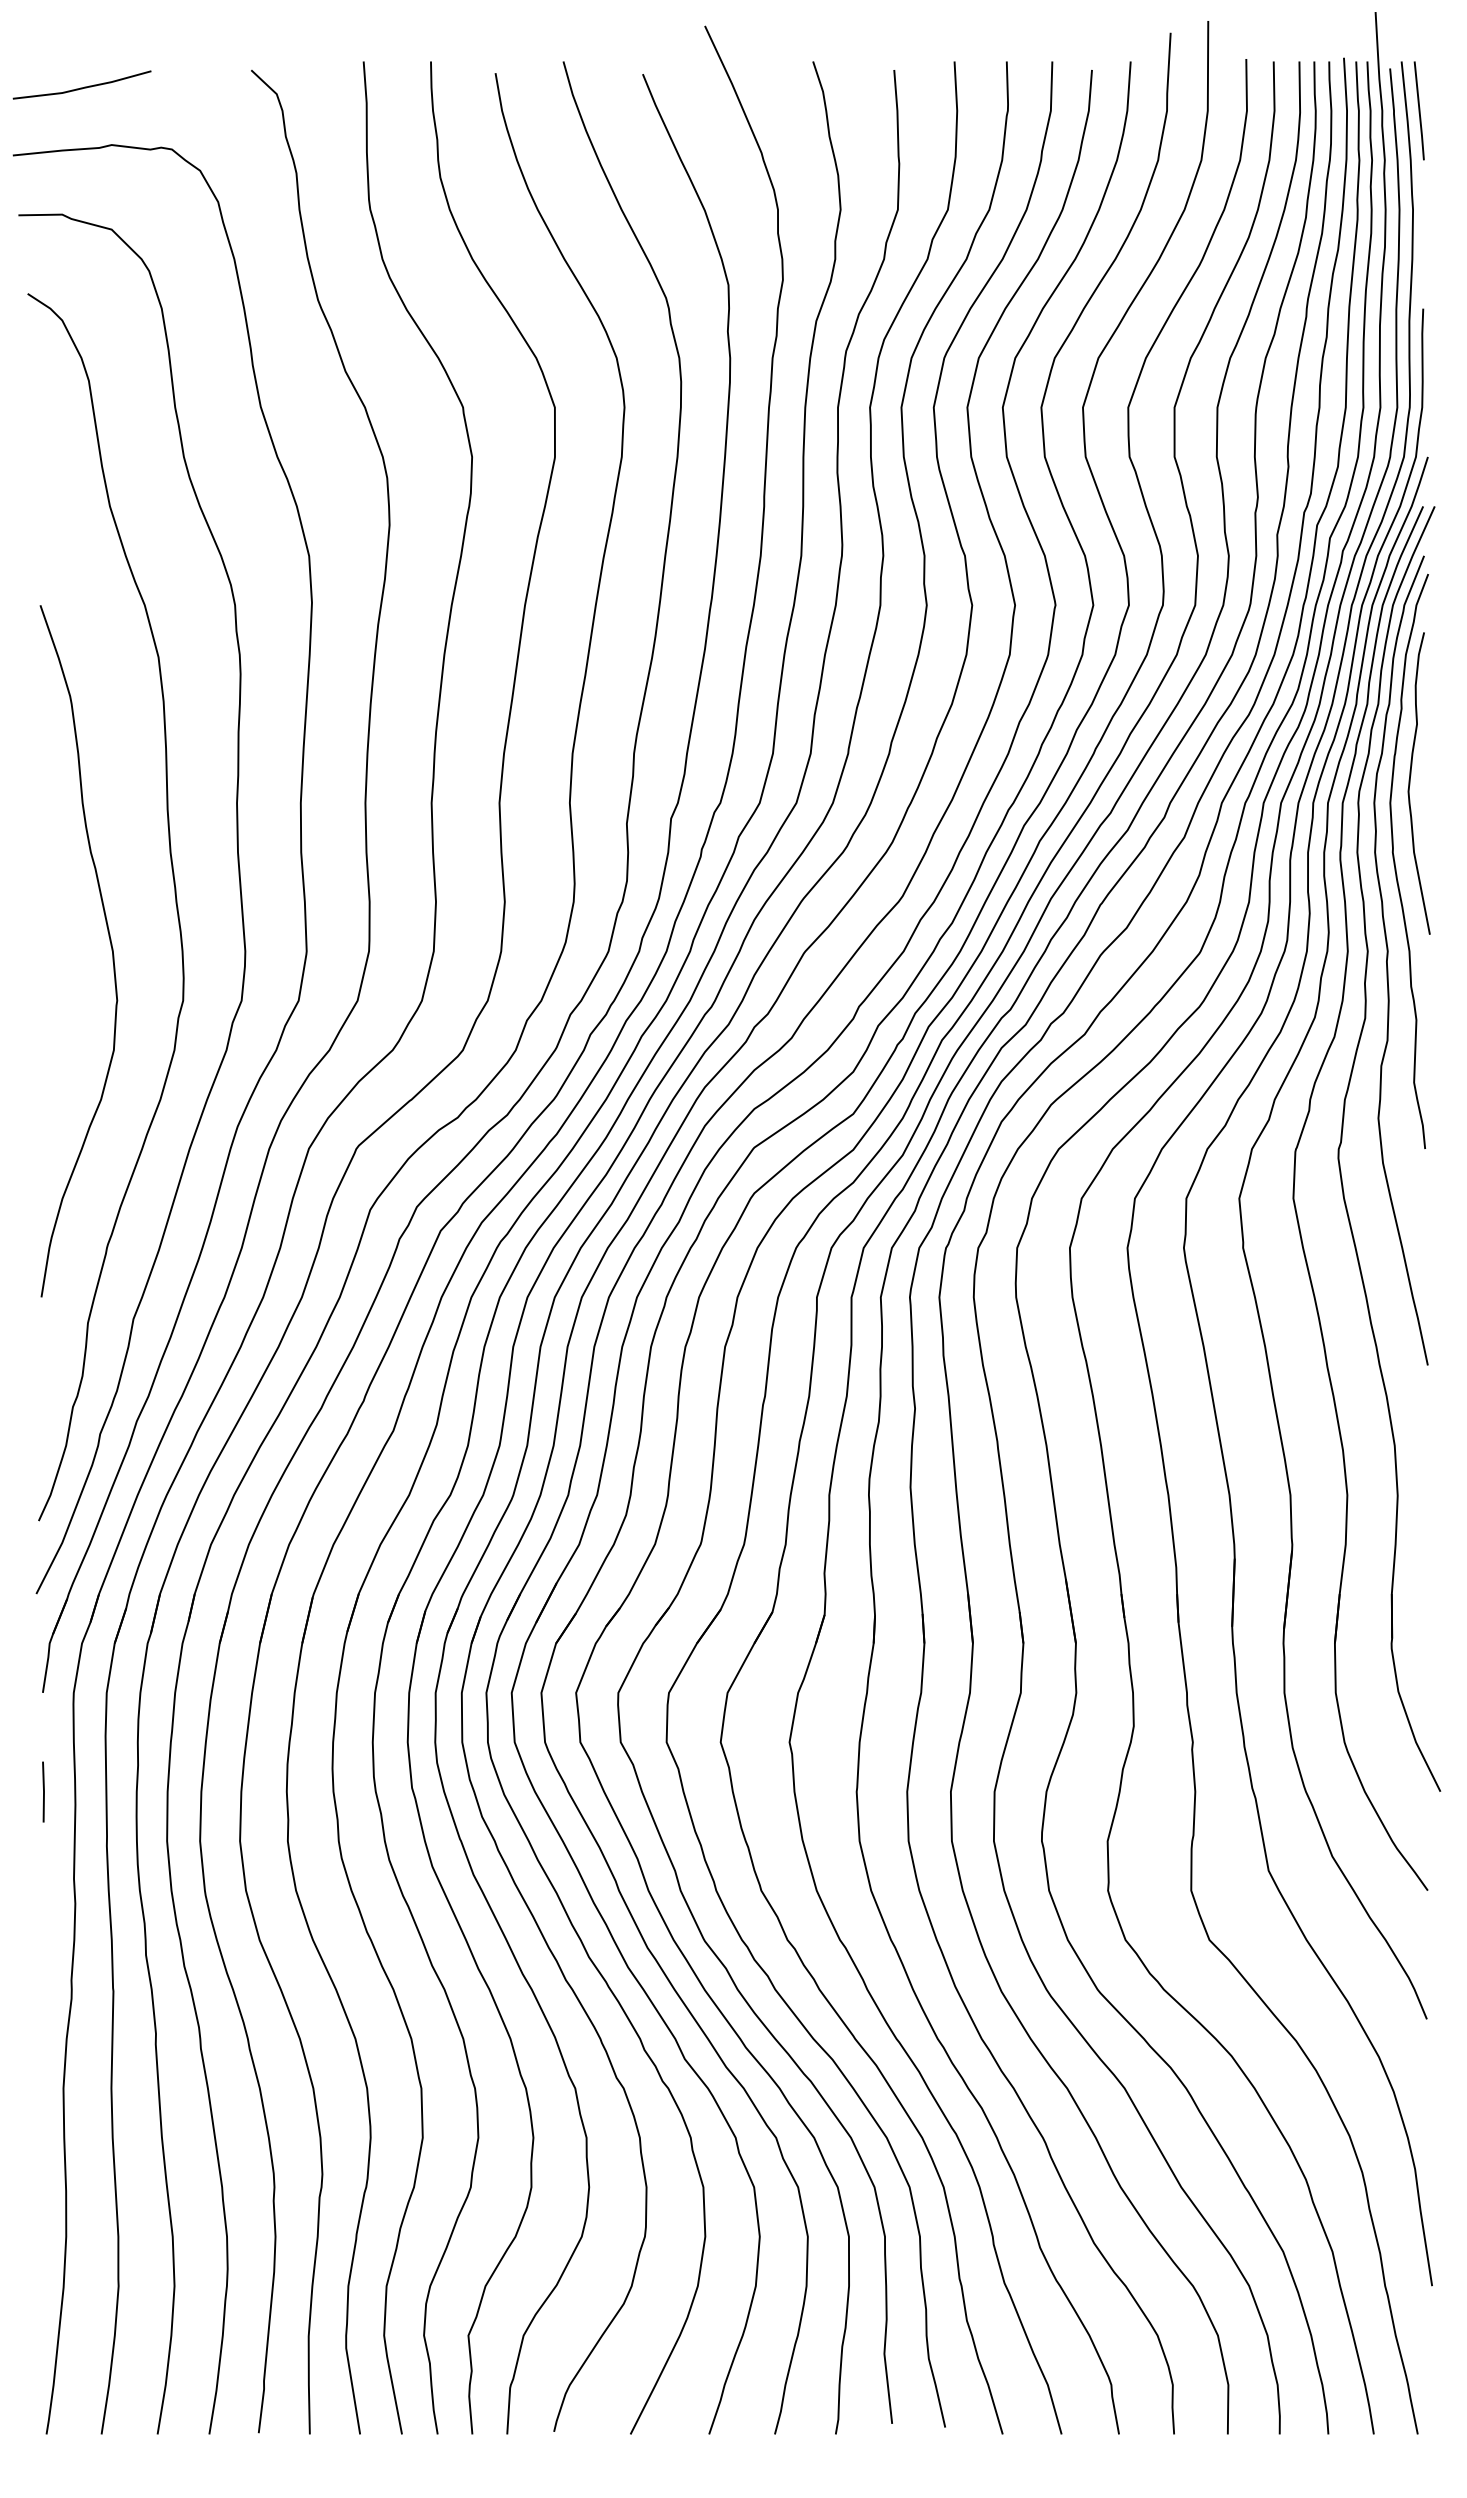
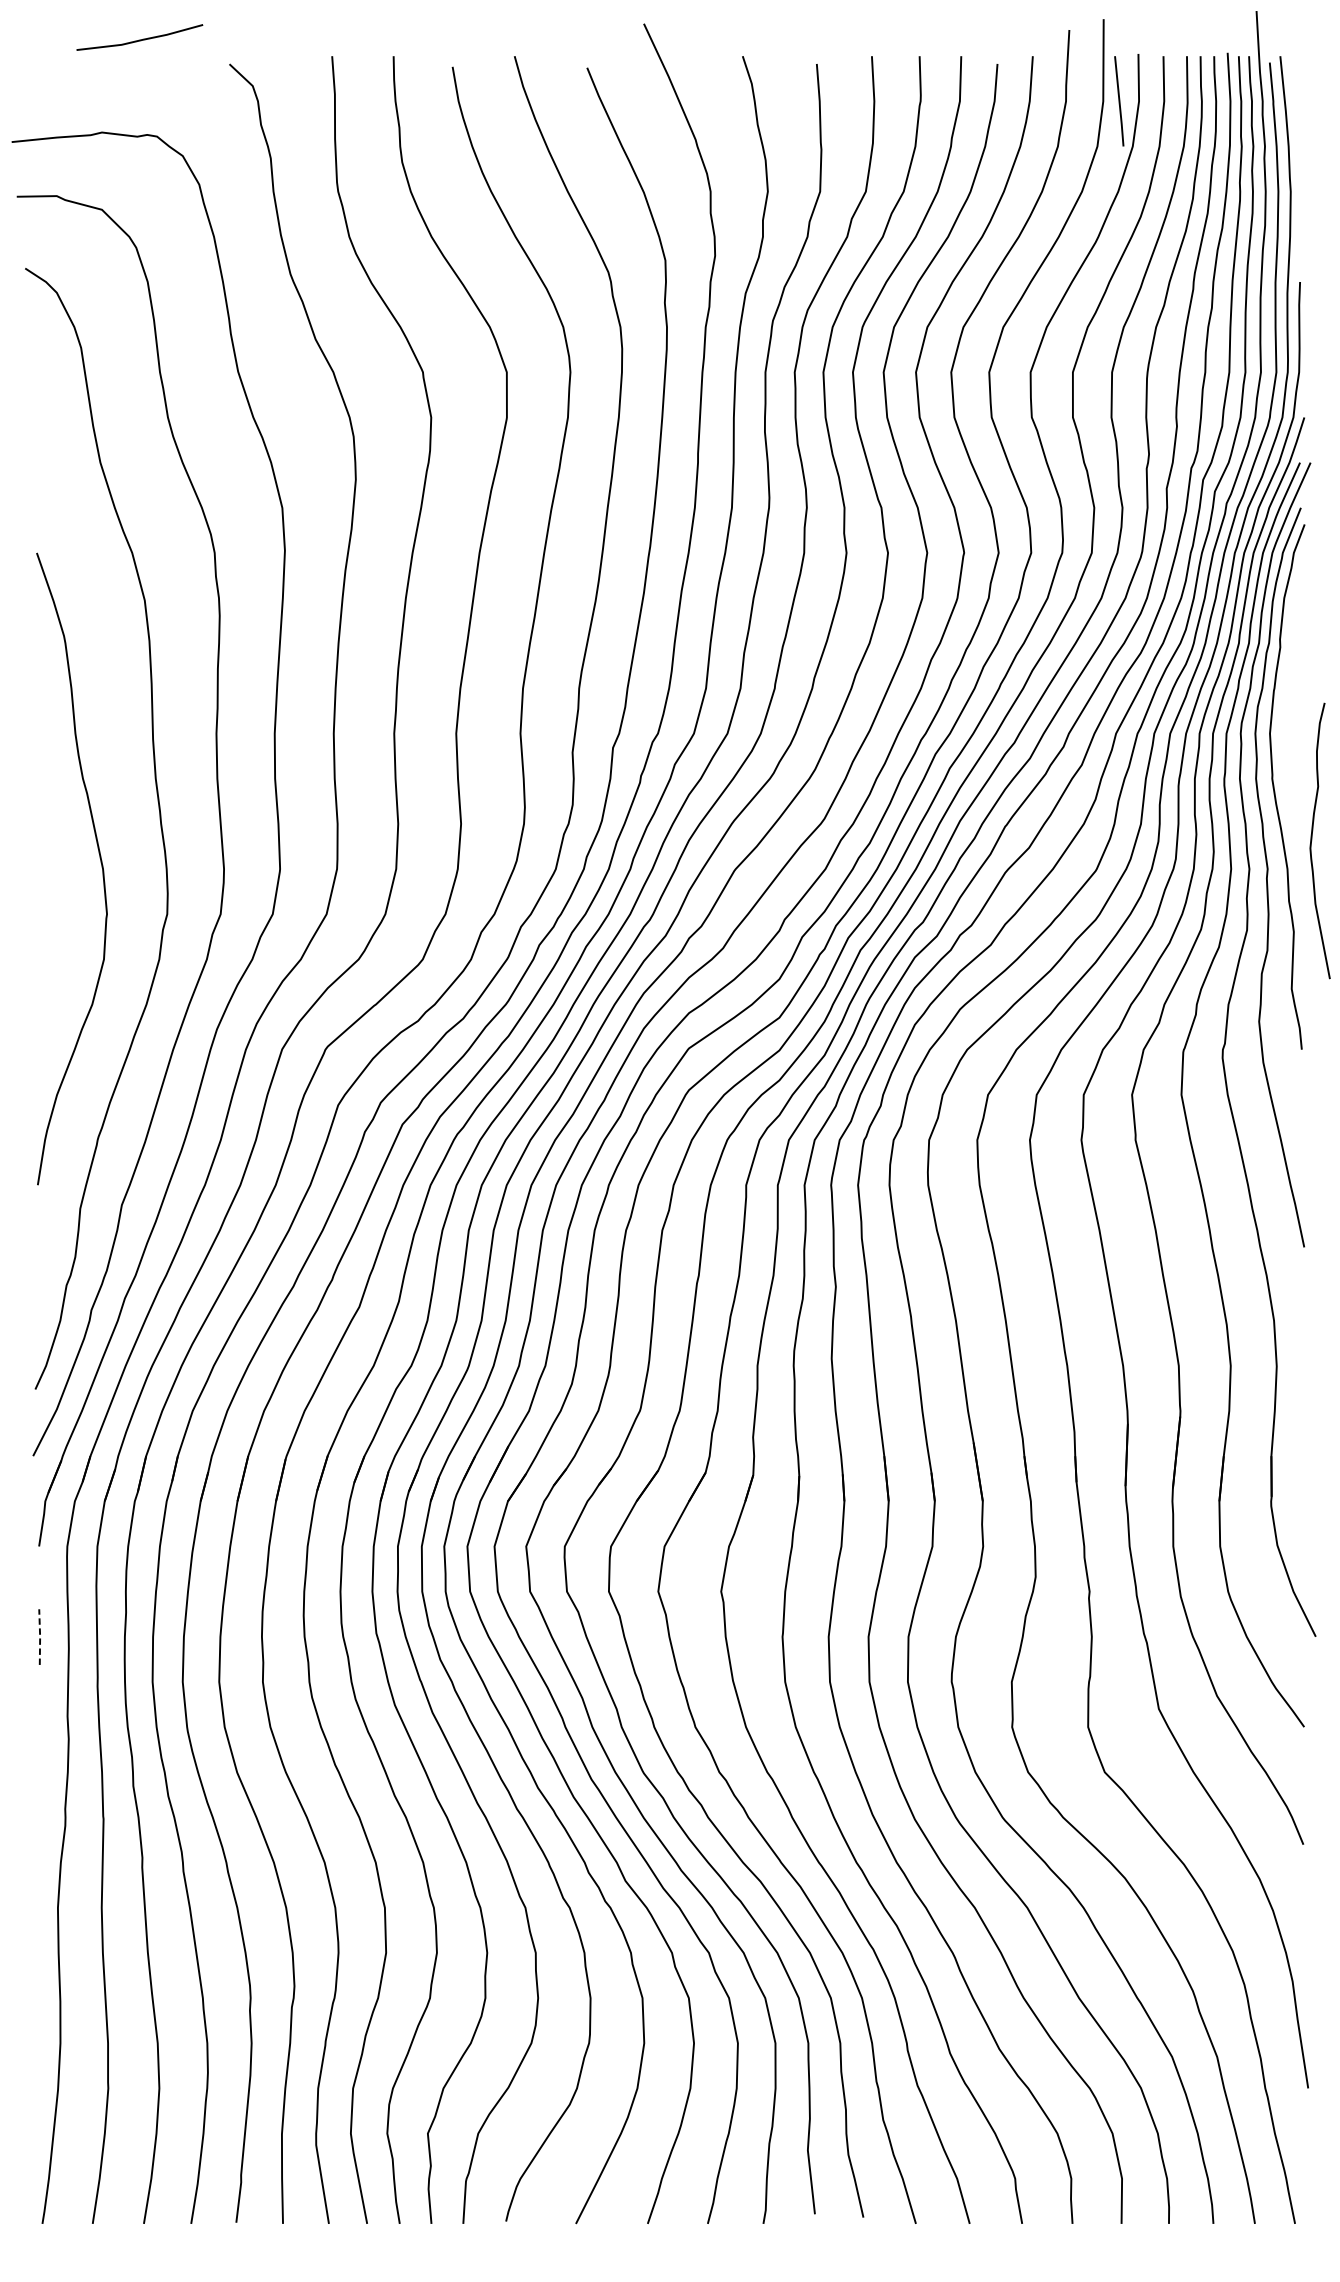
line: (81, 87) -> (139, 39), moved
line: (1418, 110) -> (1118, 100), moved
curve: (1410, 783) -> (1312, 840), moved
line: (44, 1791) -> (40, 1636), solid -> dashed

